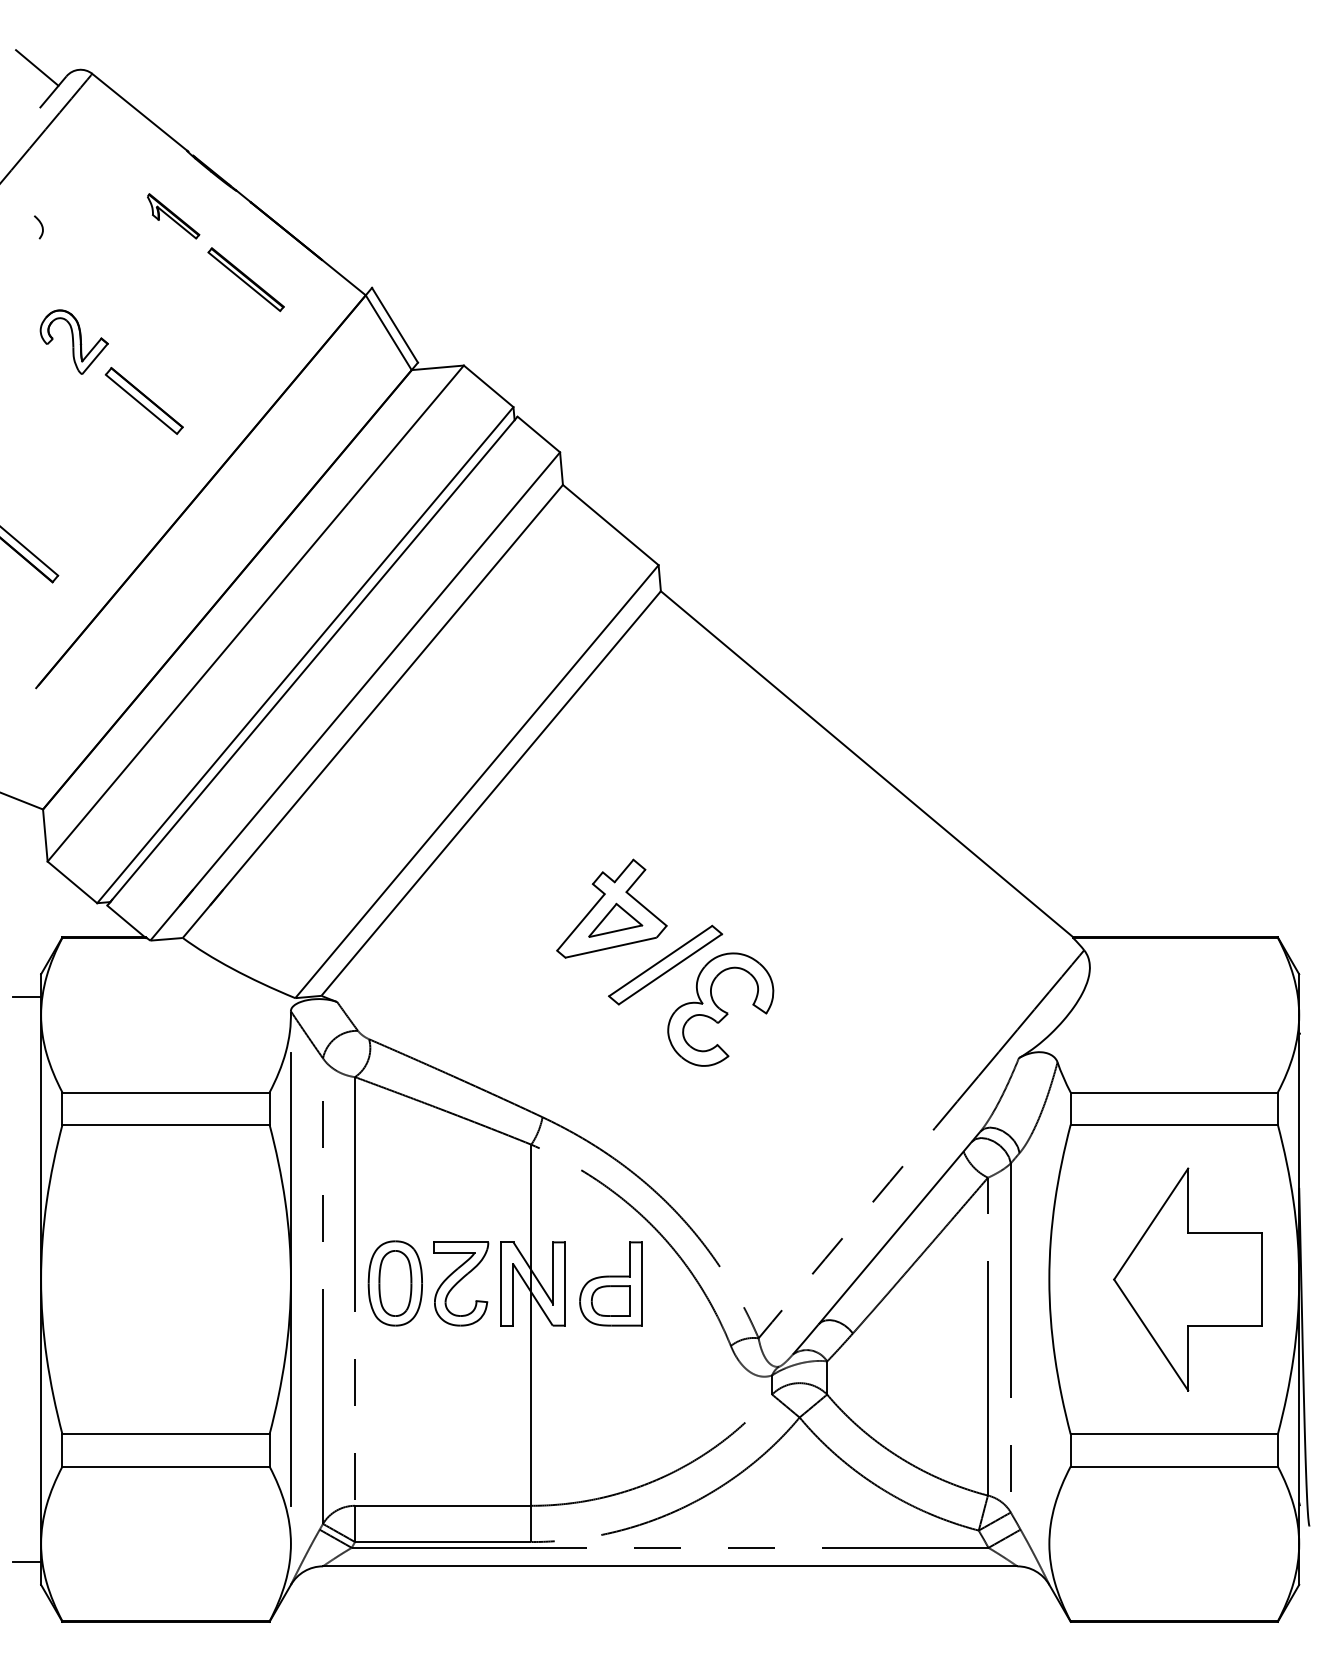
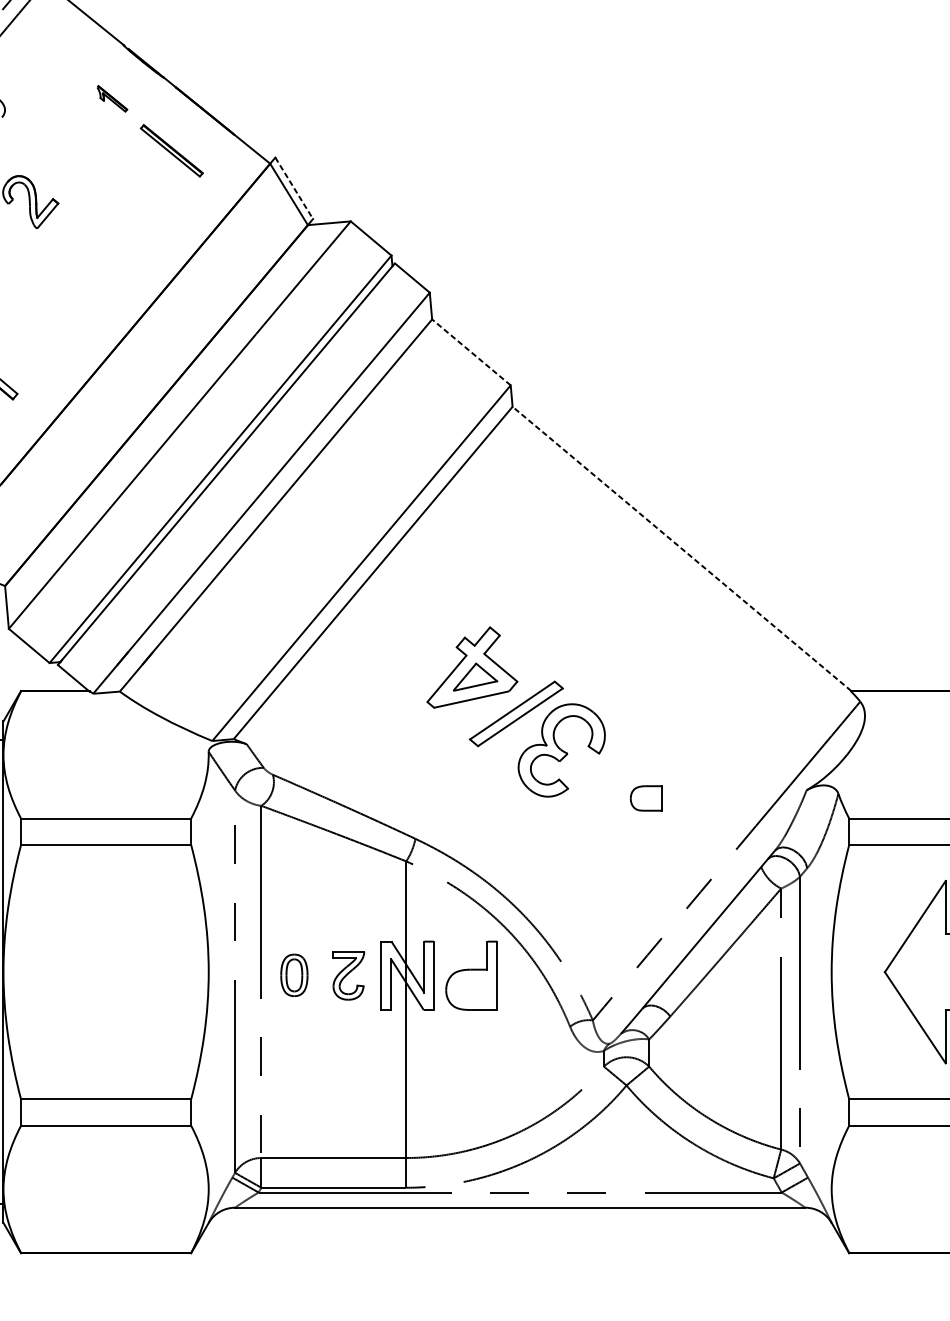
part: (173, 216) -> (112, 98), size x0.7
line: (395, 325) -> (294, 188), solid -> dashed
part: (143, 400) -> (87, 250), removed
line: (610, 524) -> (471, 351), solid -> dashed
line: (866, 763) -> (681, 548), solid -> dashed
line: (290, 1279) -> (208, 972), removed
part: (394, 1283) -> (293, 975), size x0.6
part: (461, 1283) -> (348, 975), size x0.7
part: (610, 1300) -> (646, 797), moved

